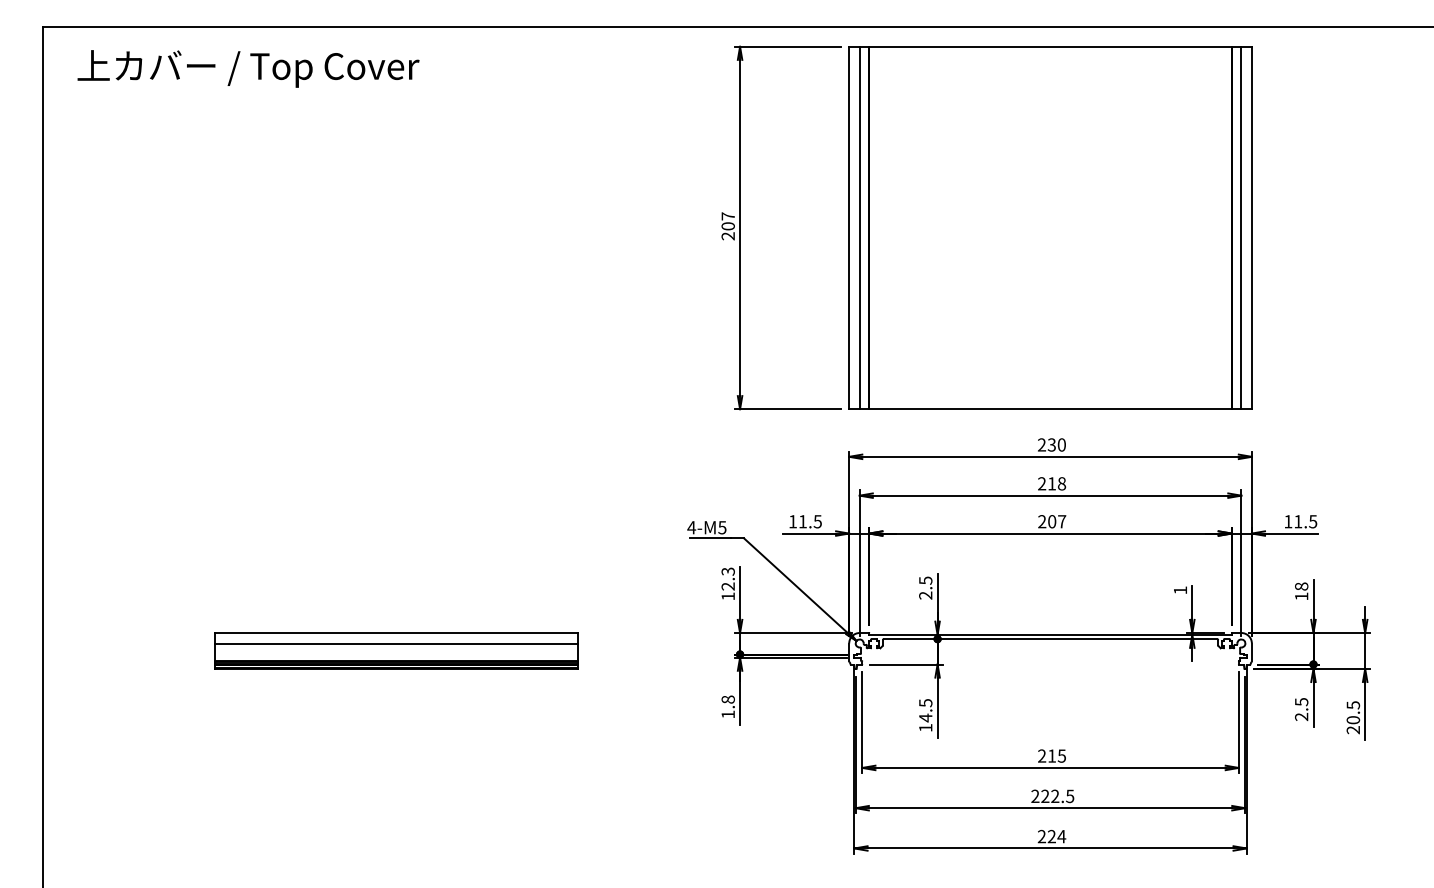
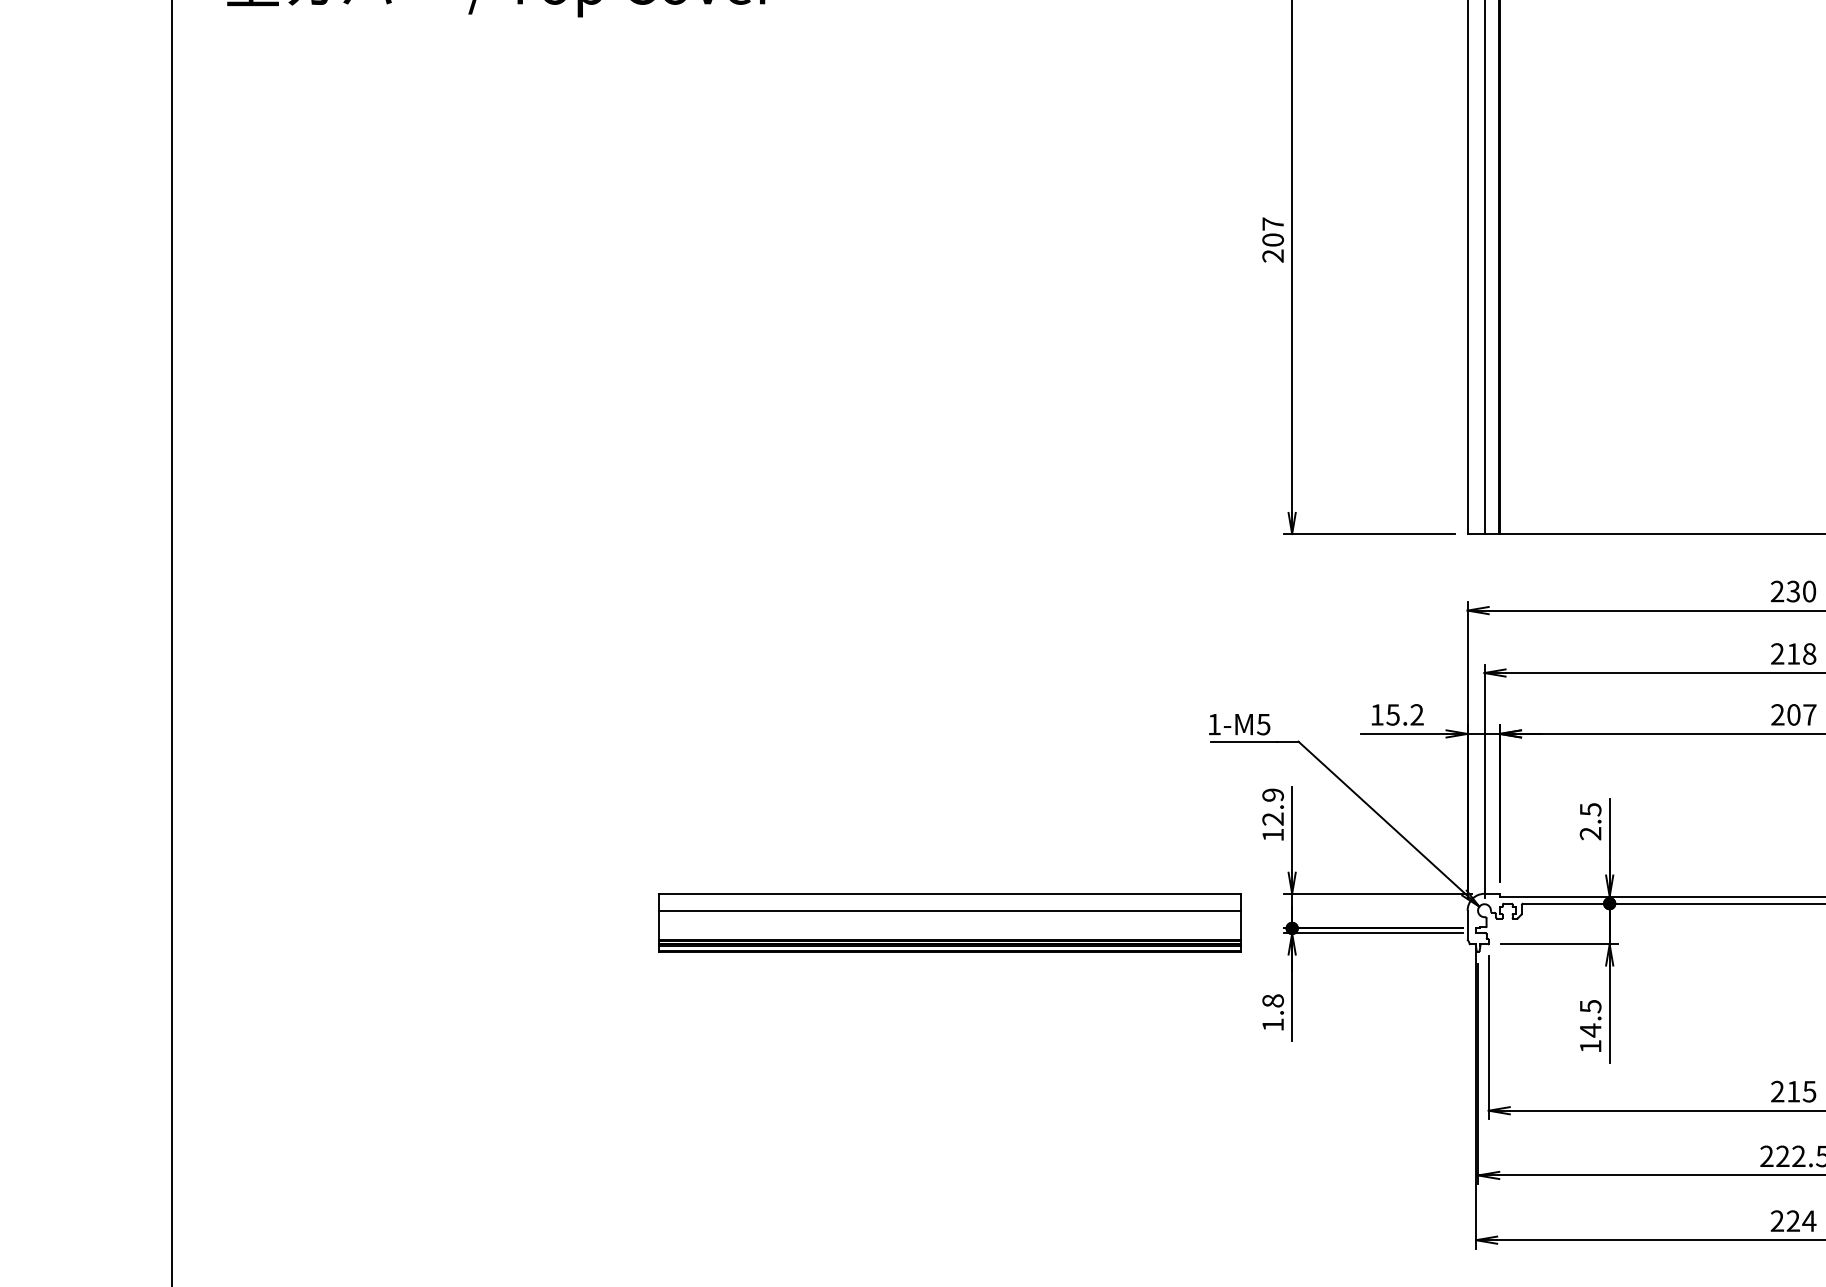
text: (809, 521) -> (1403, 714), 11.5 -> 15.2
text: (691, 527) -> (1214, 724), 4-M5 -> 1-M5
text: (727, 571) -> (1271, 794), 12.3 -> 12.9
part: (396, 650) -> (950, 921), moved

